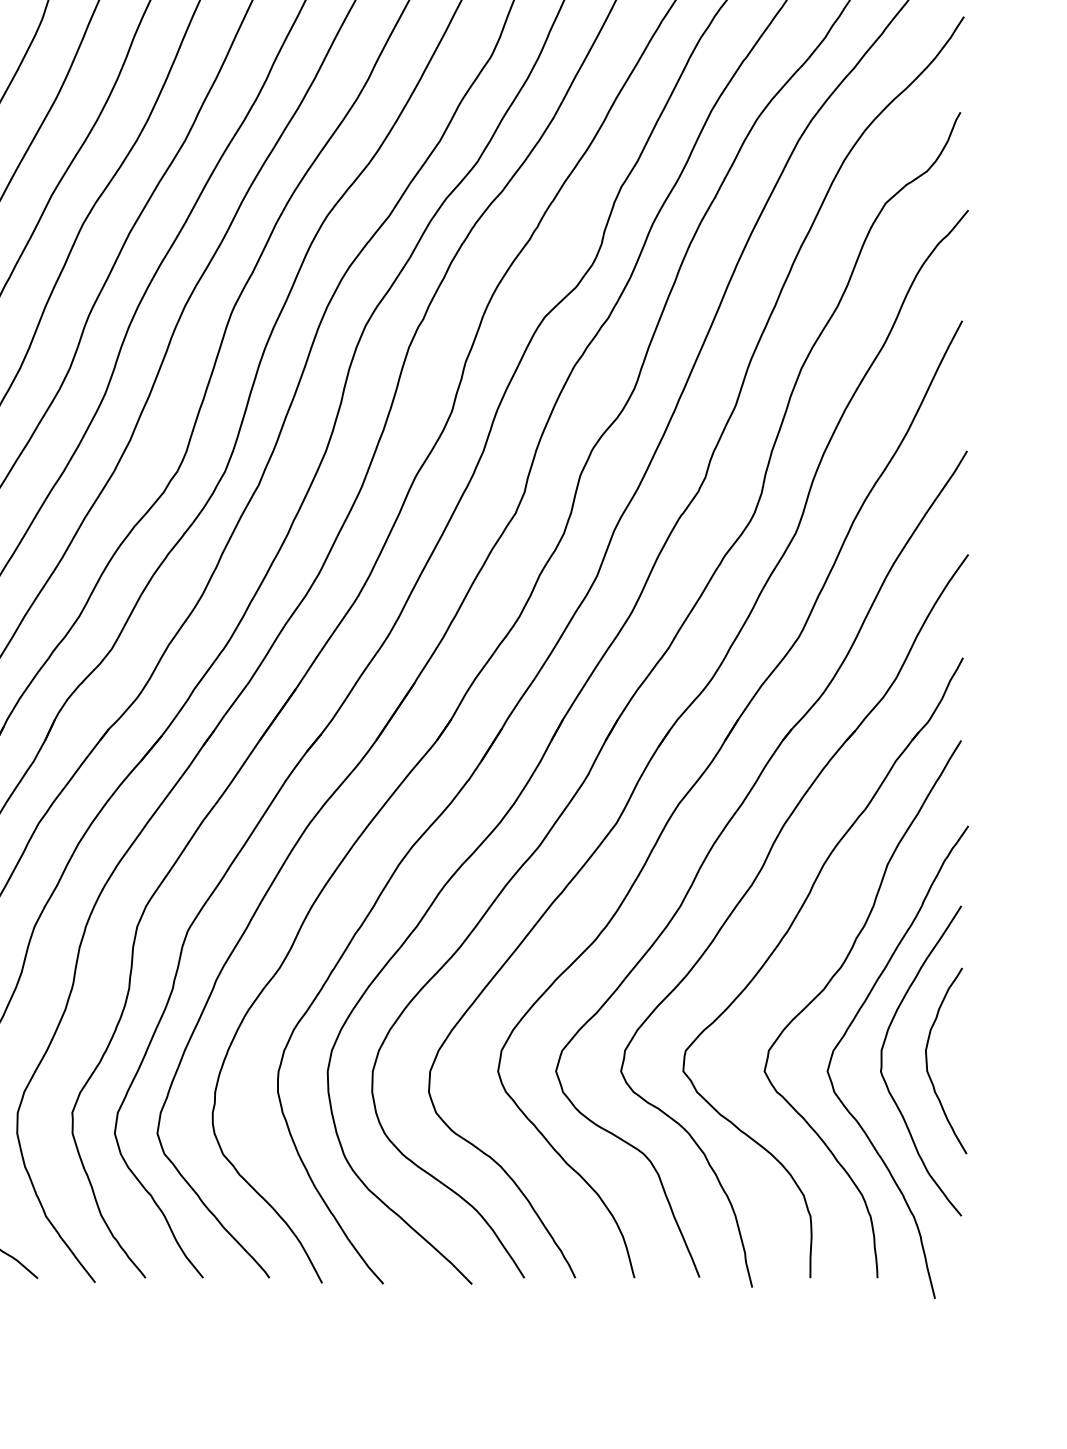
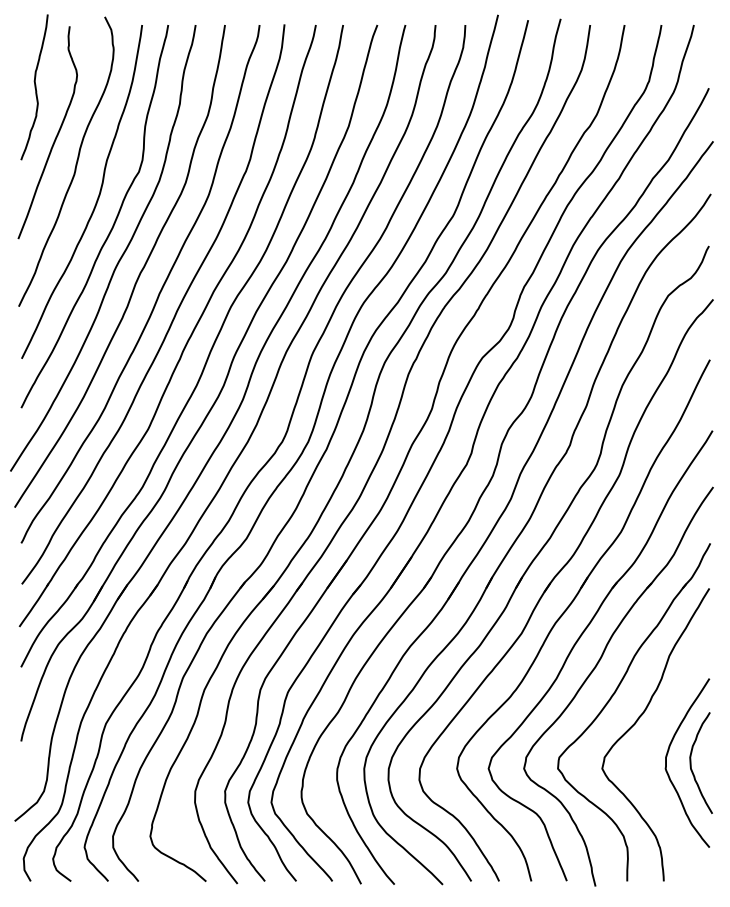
curve: (849, 1030) -> (648, 746), removed

